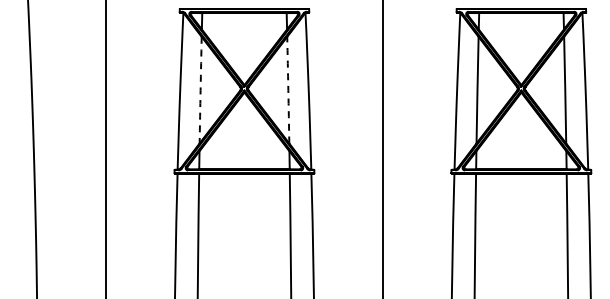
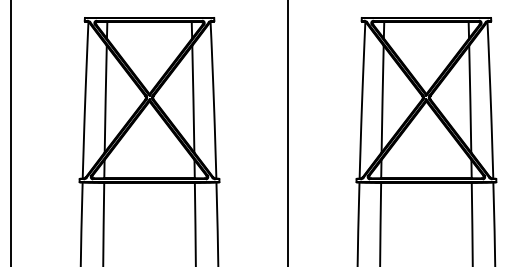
arc: (200, 90) -> (105, 99), dashed -> solid
arc: (288, 90) -> (193, 99), dashed -> solid

